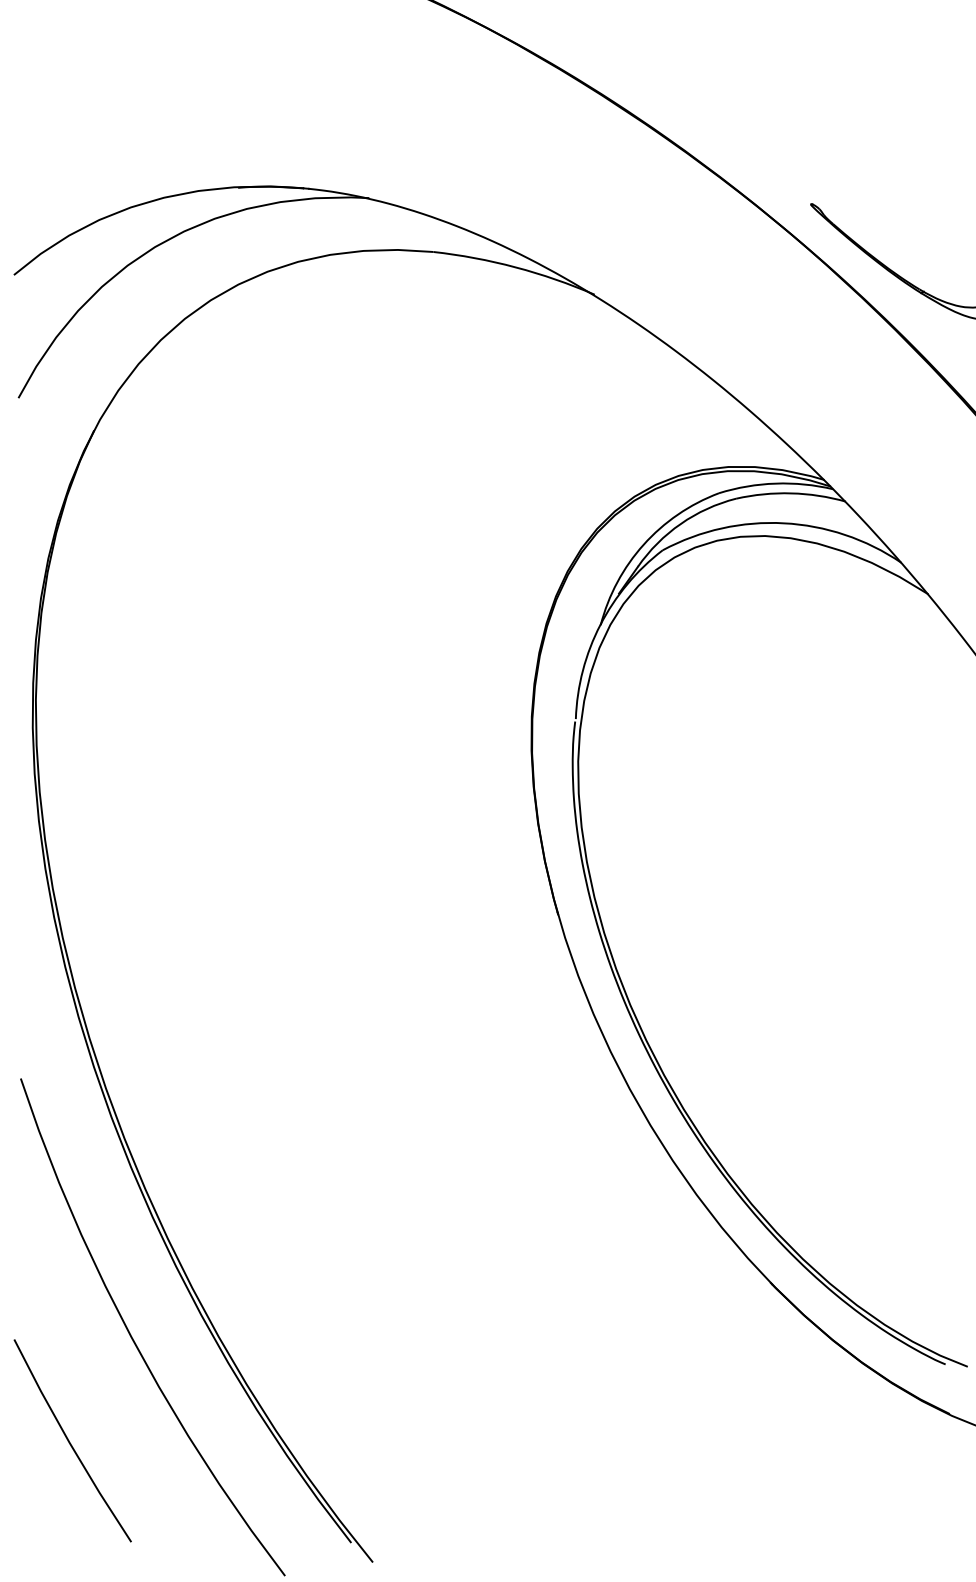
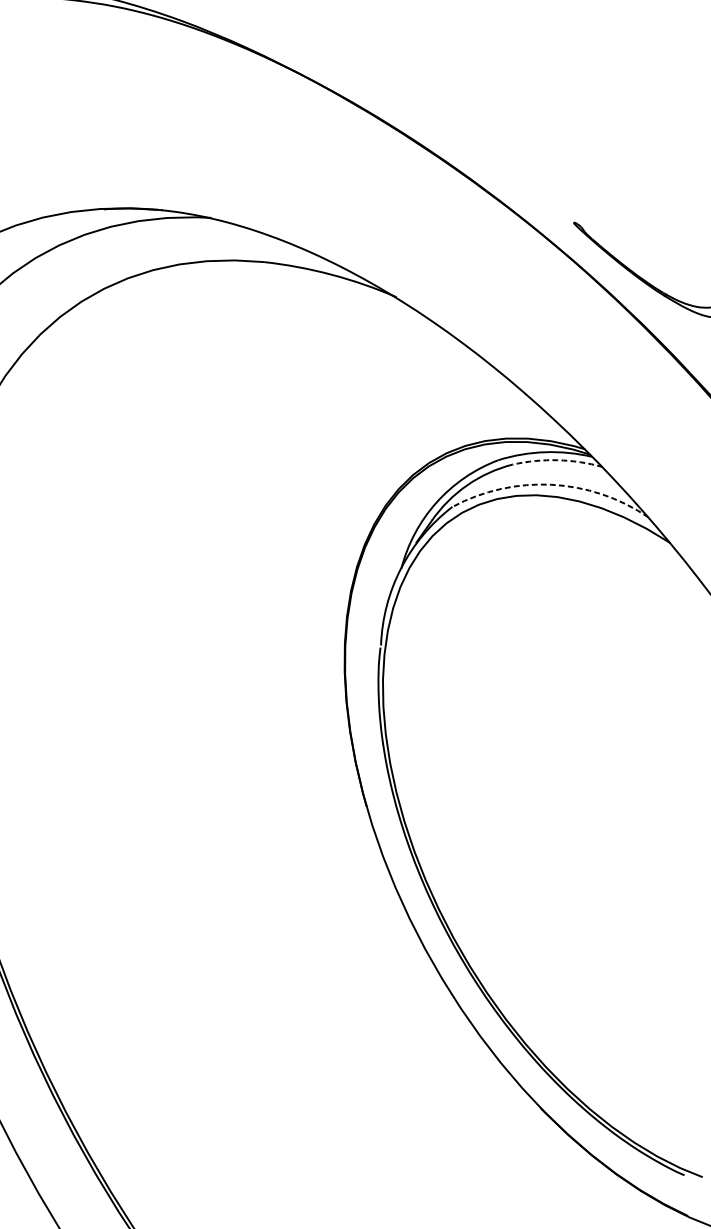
arc: (791, 493) -> (558, 460), solid -> dashed
arc: (783, 523) -> (551, 484), solid -> dashed

